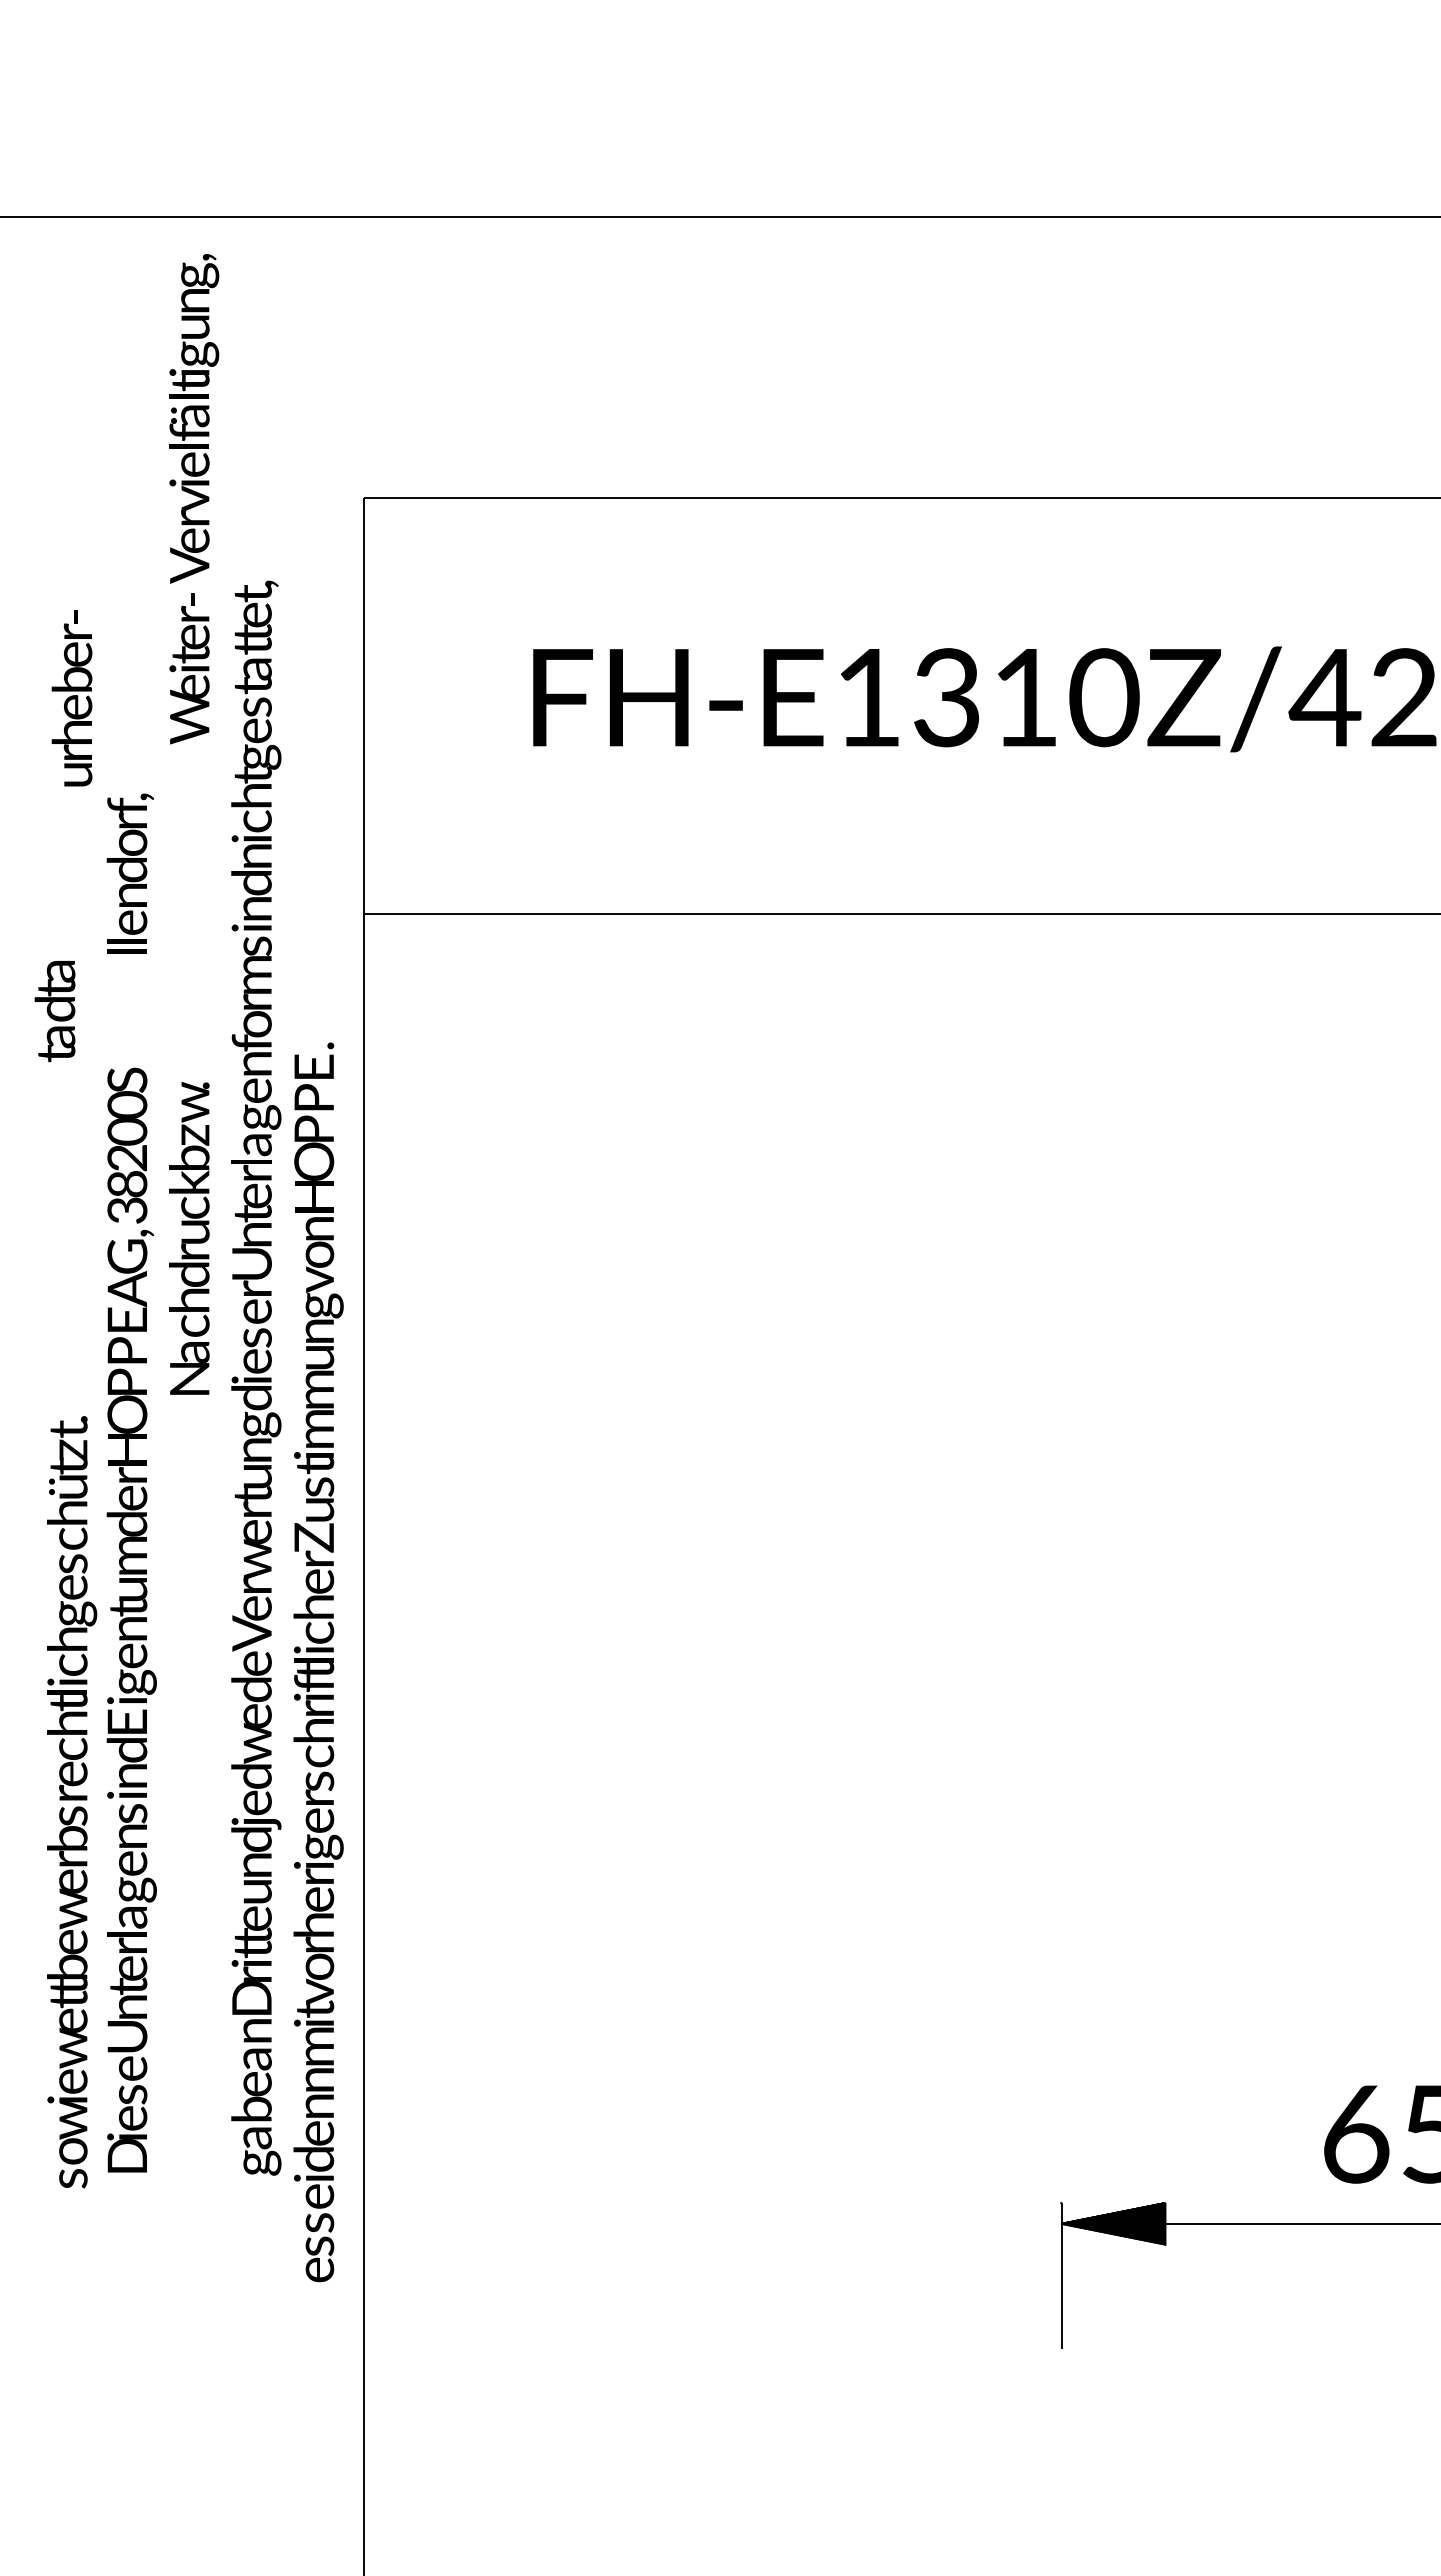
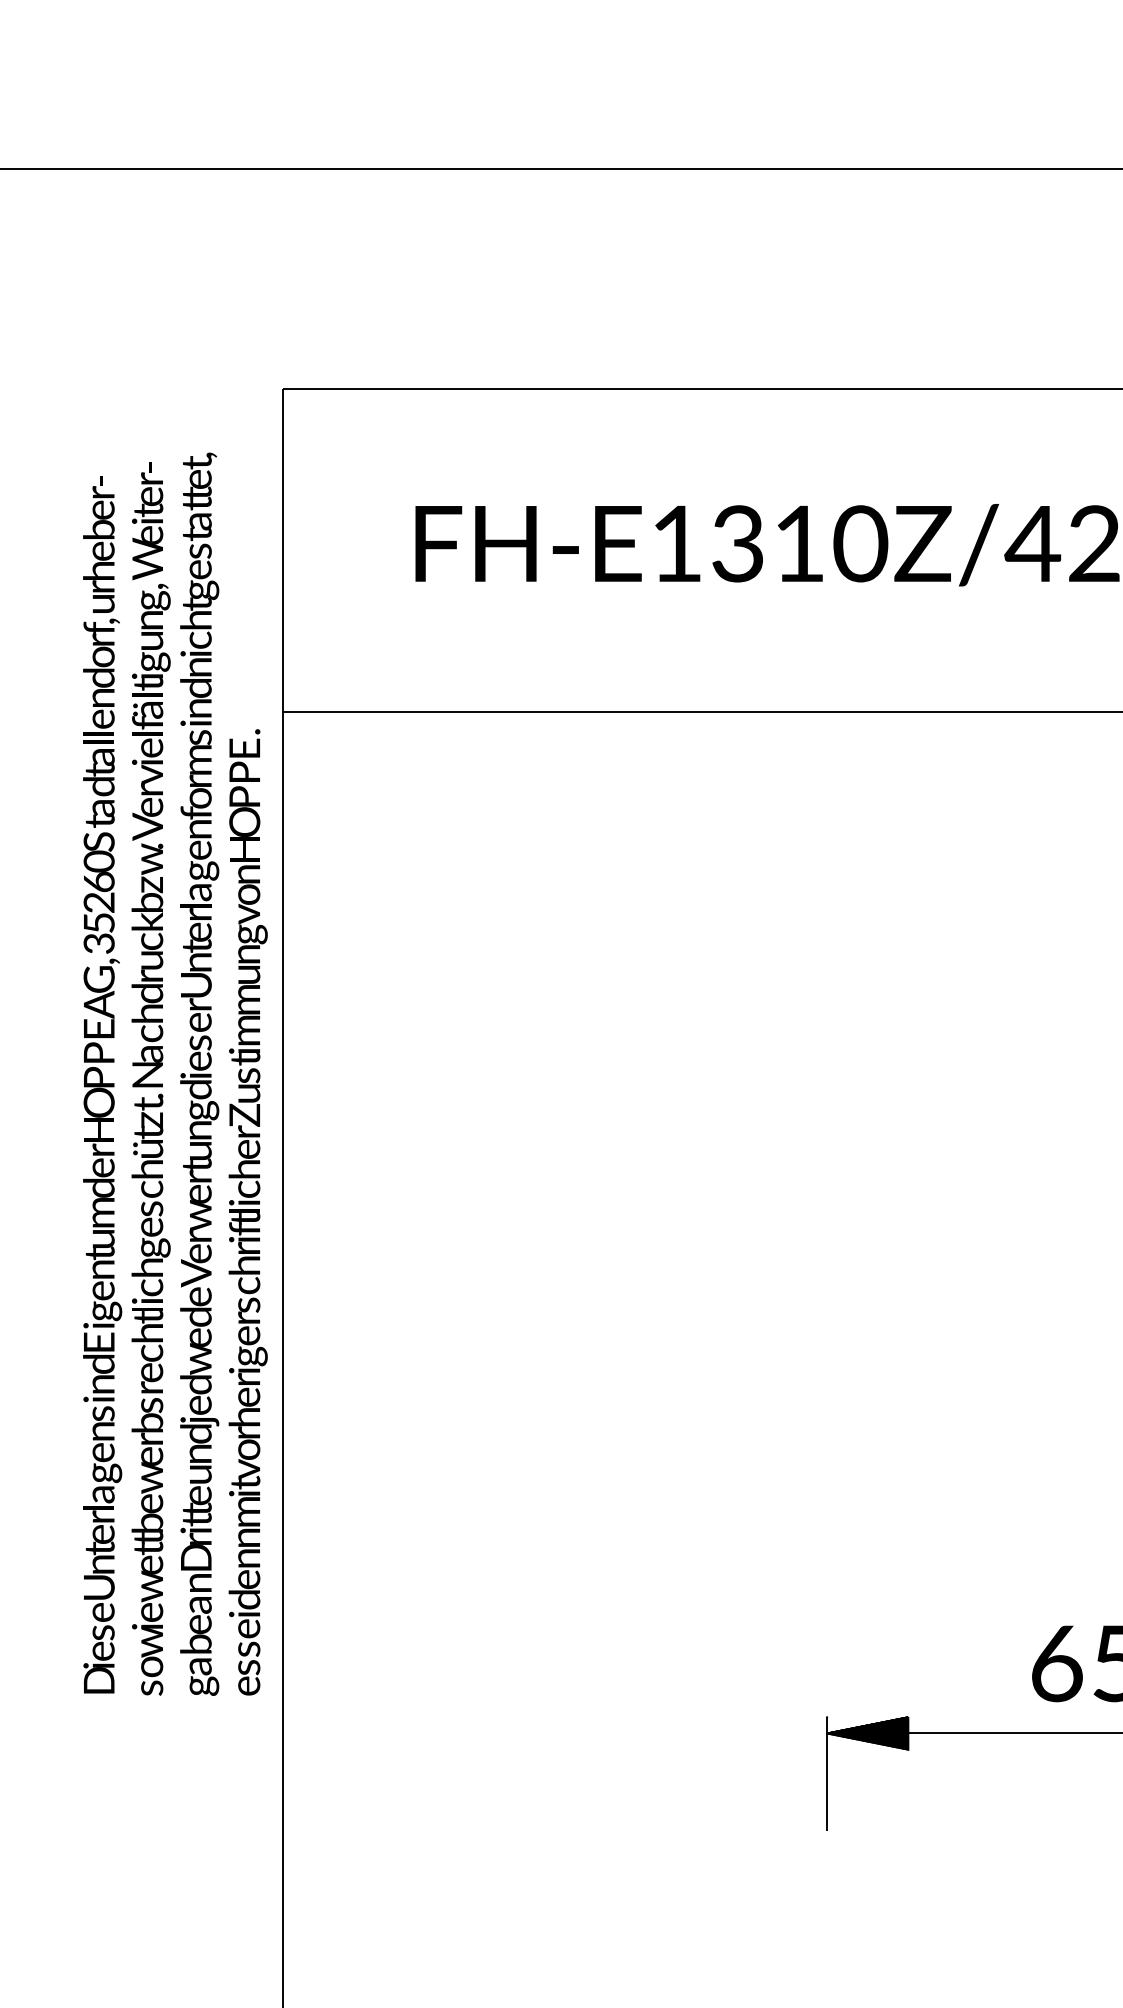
text: (194, 418) -> (151, 712), moved
text: (71, 698) -> (98, 544), moved
text: (54, 1011) -> (98, 788), moved
text: (126, 1131) -> (98, 882), 0 -> 6
text: (127, 1184) -> (99, 923), 8 -> 5
text: (318, 1662) -> (248, 1212), moved
text: (72, 1802) -> (151, 1394), moved

